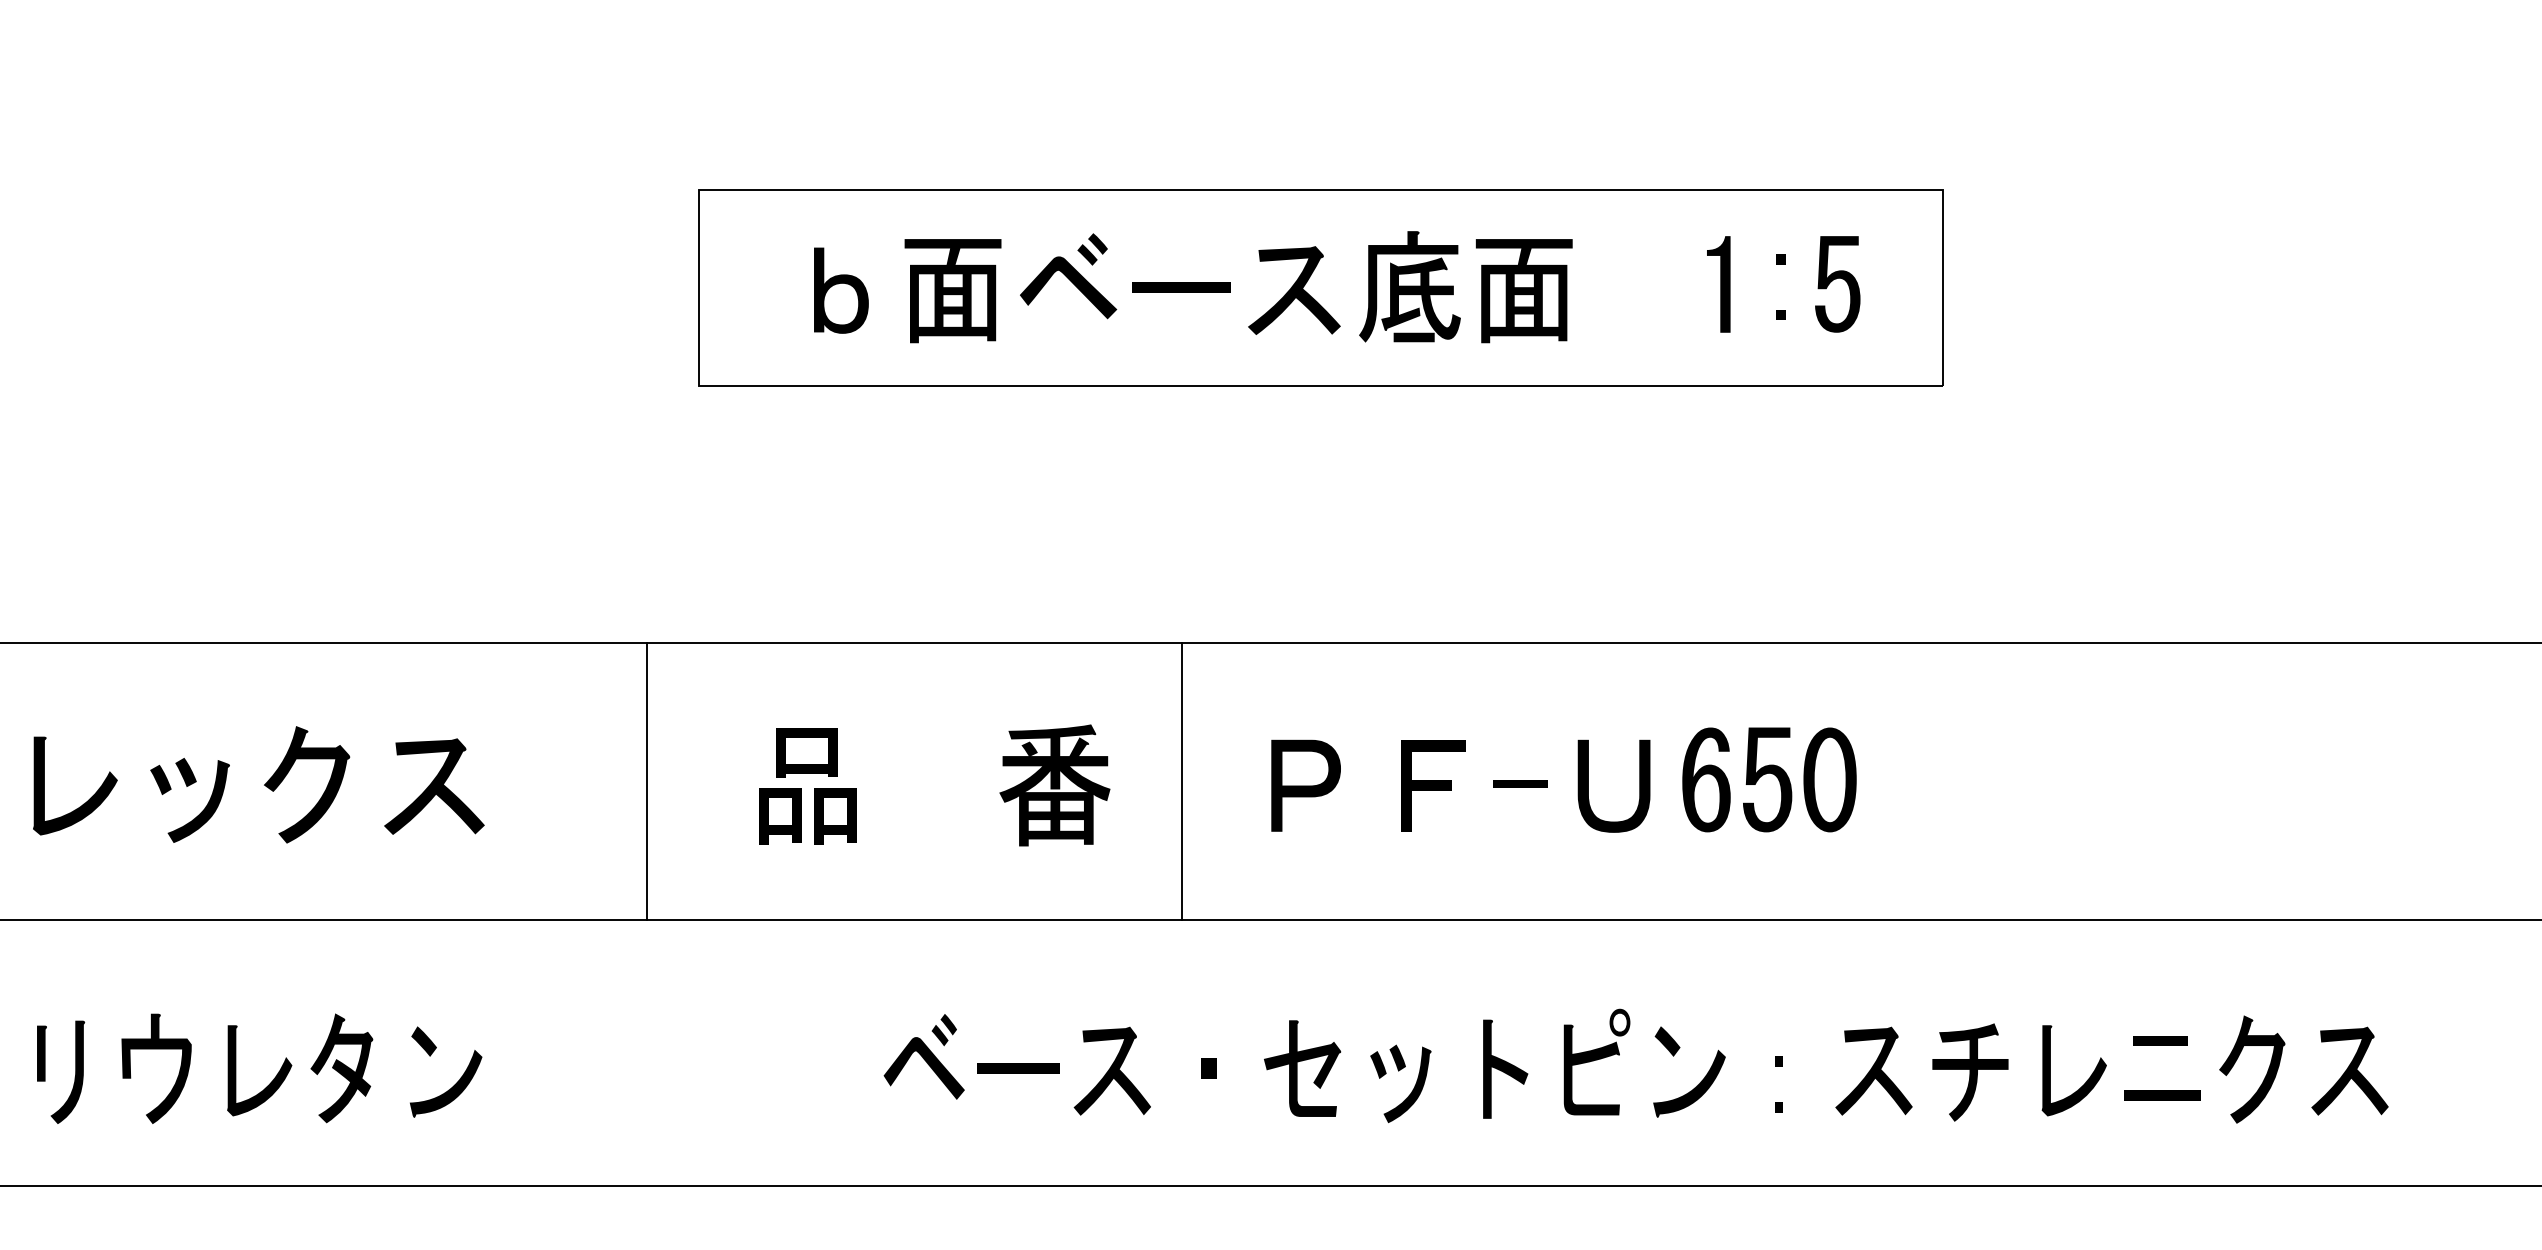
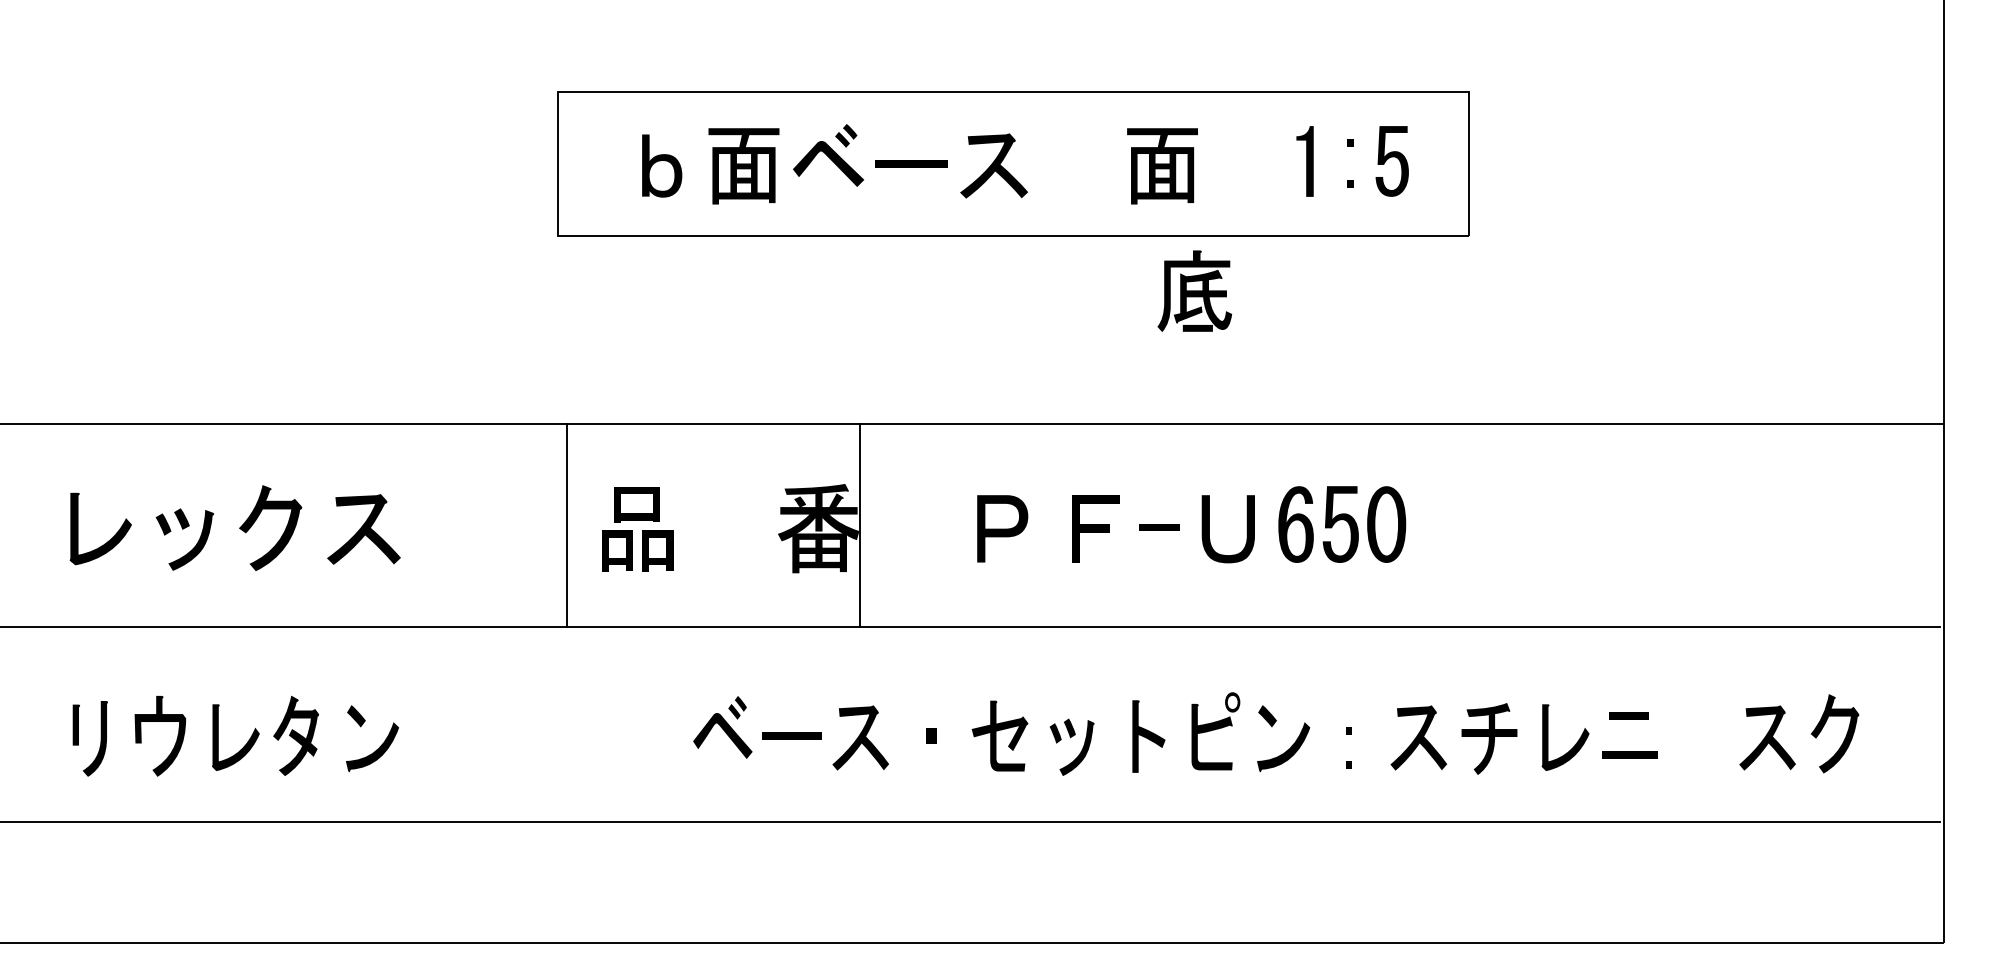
part: (1409, 285) -> (1194, 290), moved
line: (646, 781) -> (566, 525), moved
line: (1183, 781) -> (860, 525), moved
part: (2265, 1075) -> (1844, 738), moved

